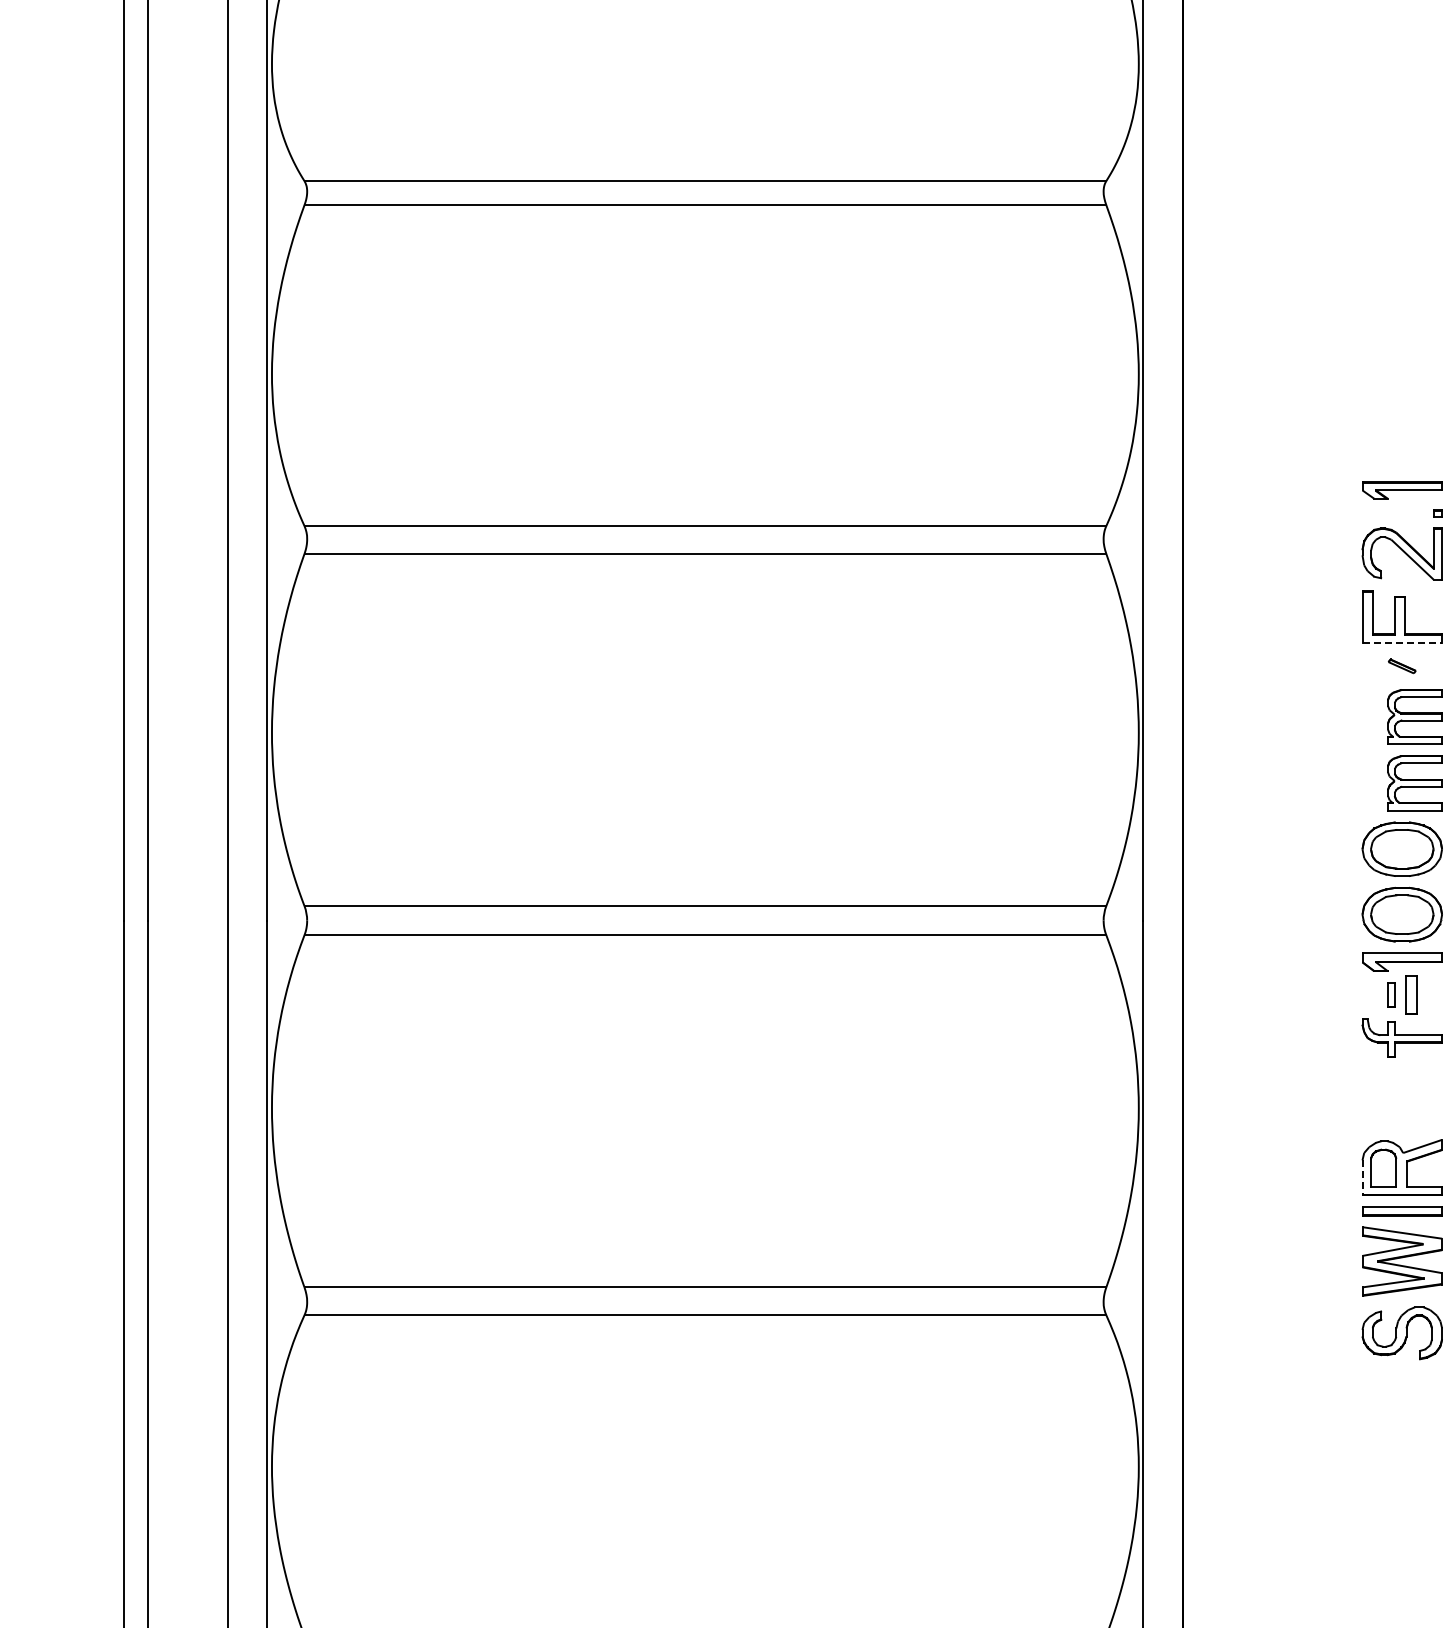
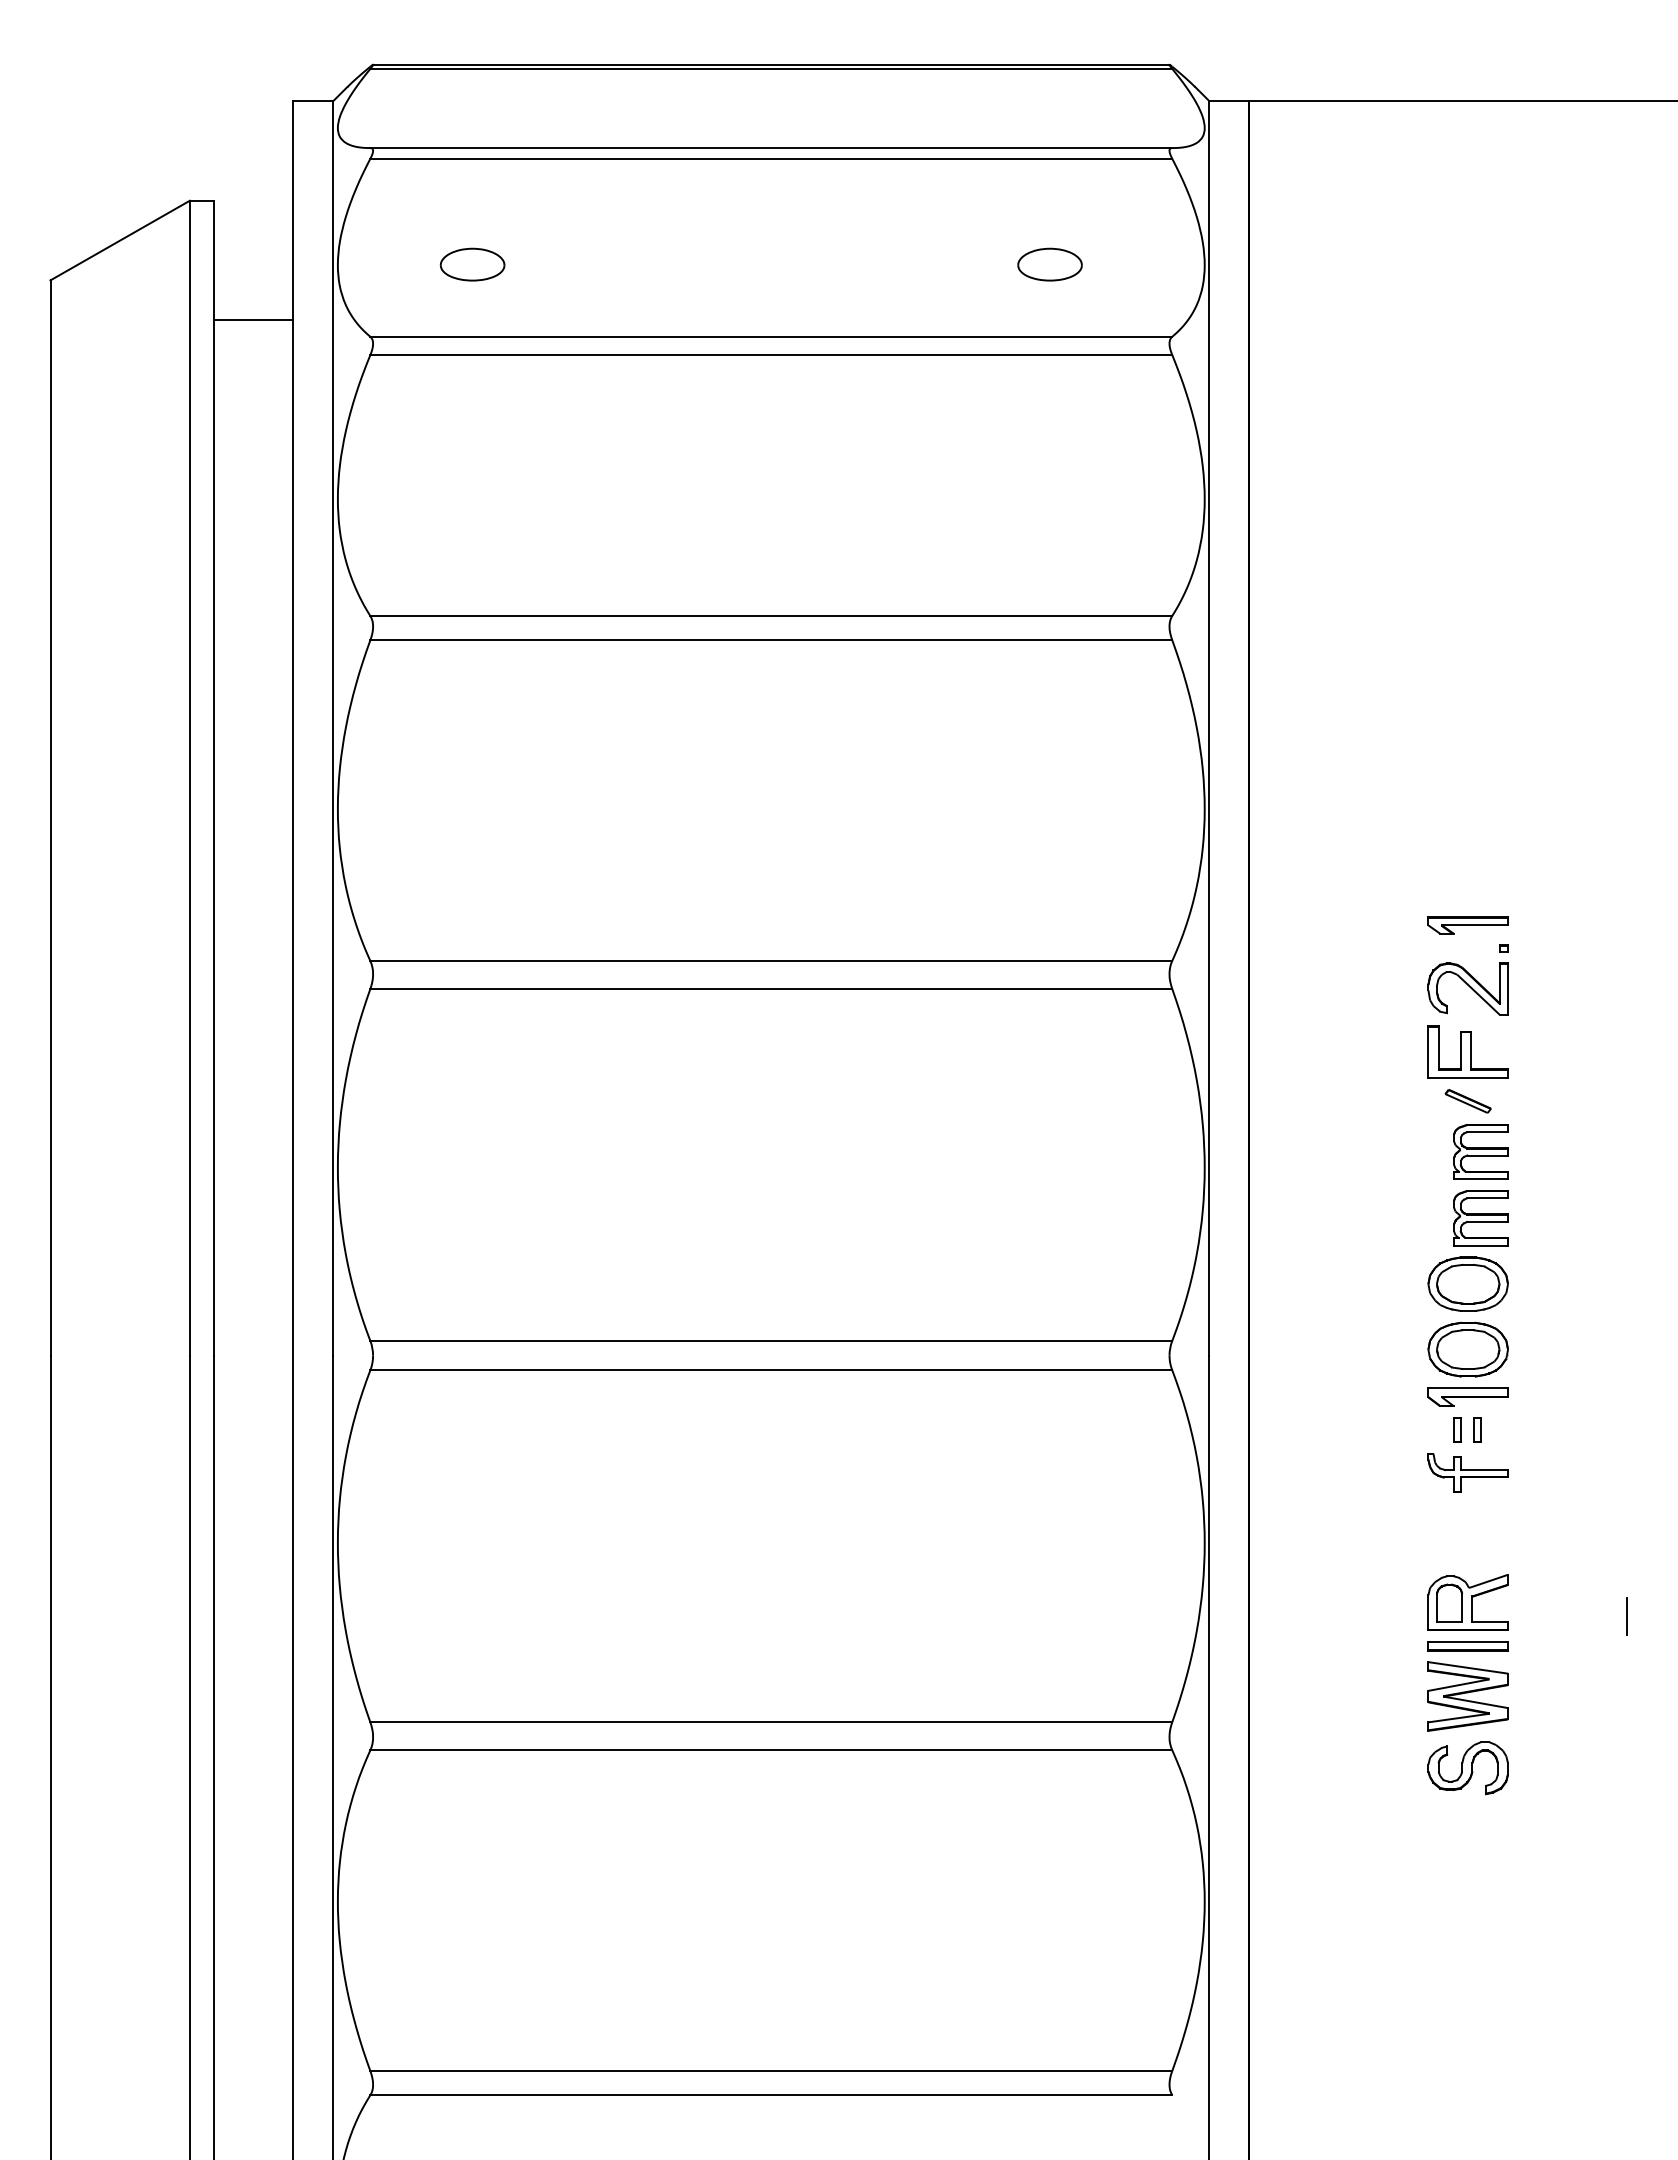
line: (1402, 643) -> (1468, 1078), dashed -> solid
part: (1401, 666) -> (1467, 1101), size x1.67
part: (1411, 994) -> (1477, 1429), size x0.62
line: (1362, 1178) -> (1428, 1613), dashed -> solid

